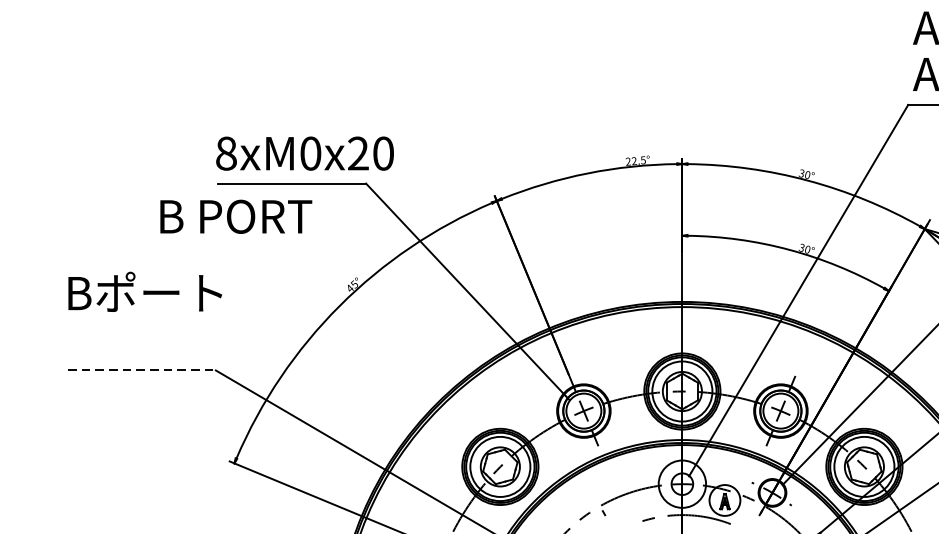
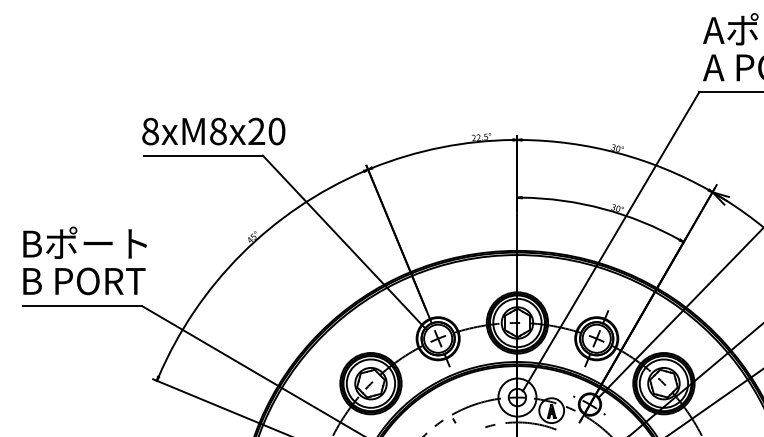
text: (310, 153) -> (218, 131), 8xM0x20 -> 8xM8x20
text: (236, 216) -> (84, 281), moved
line: (141, 371) -> (82, 306), dashed -> solid

